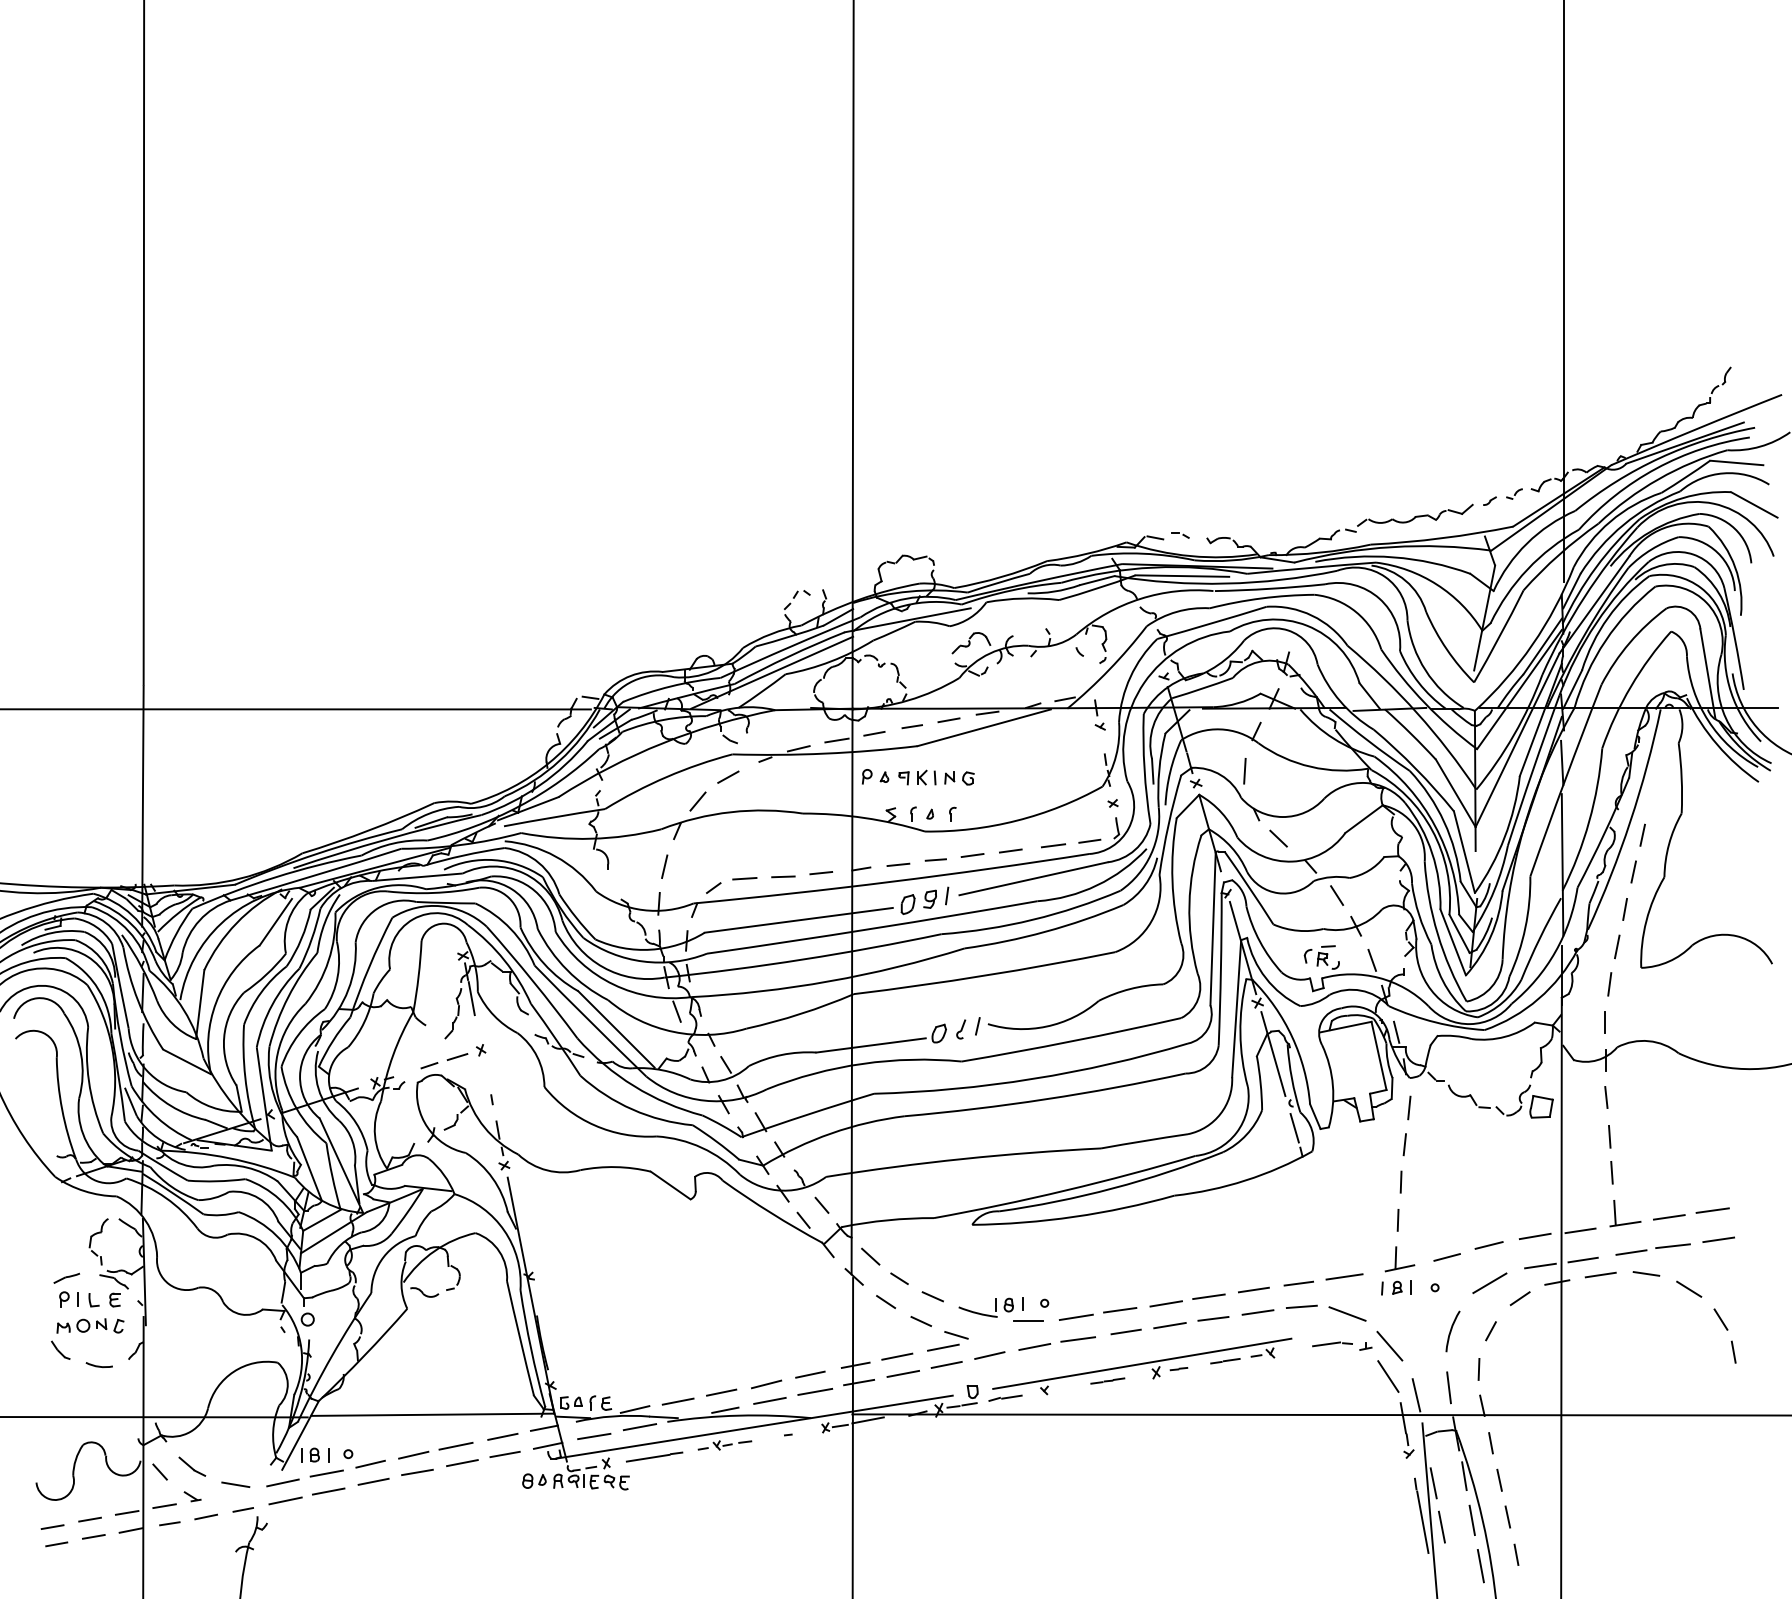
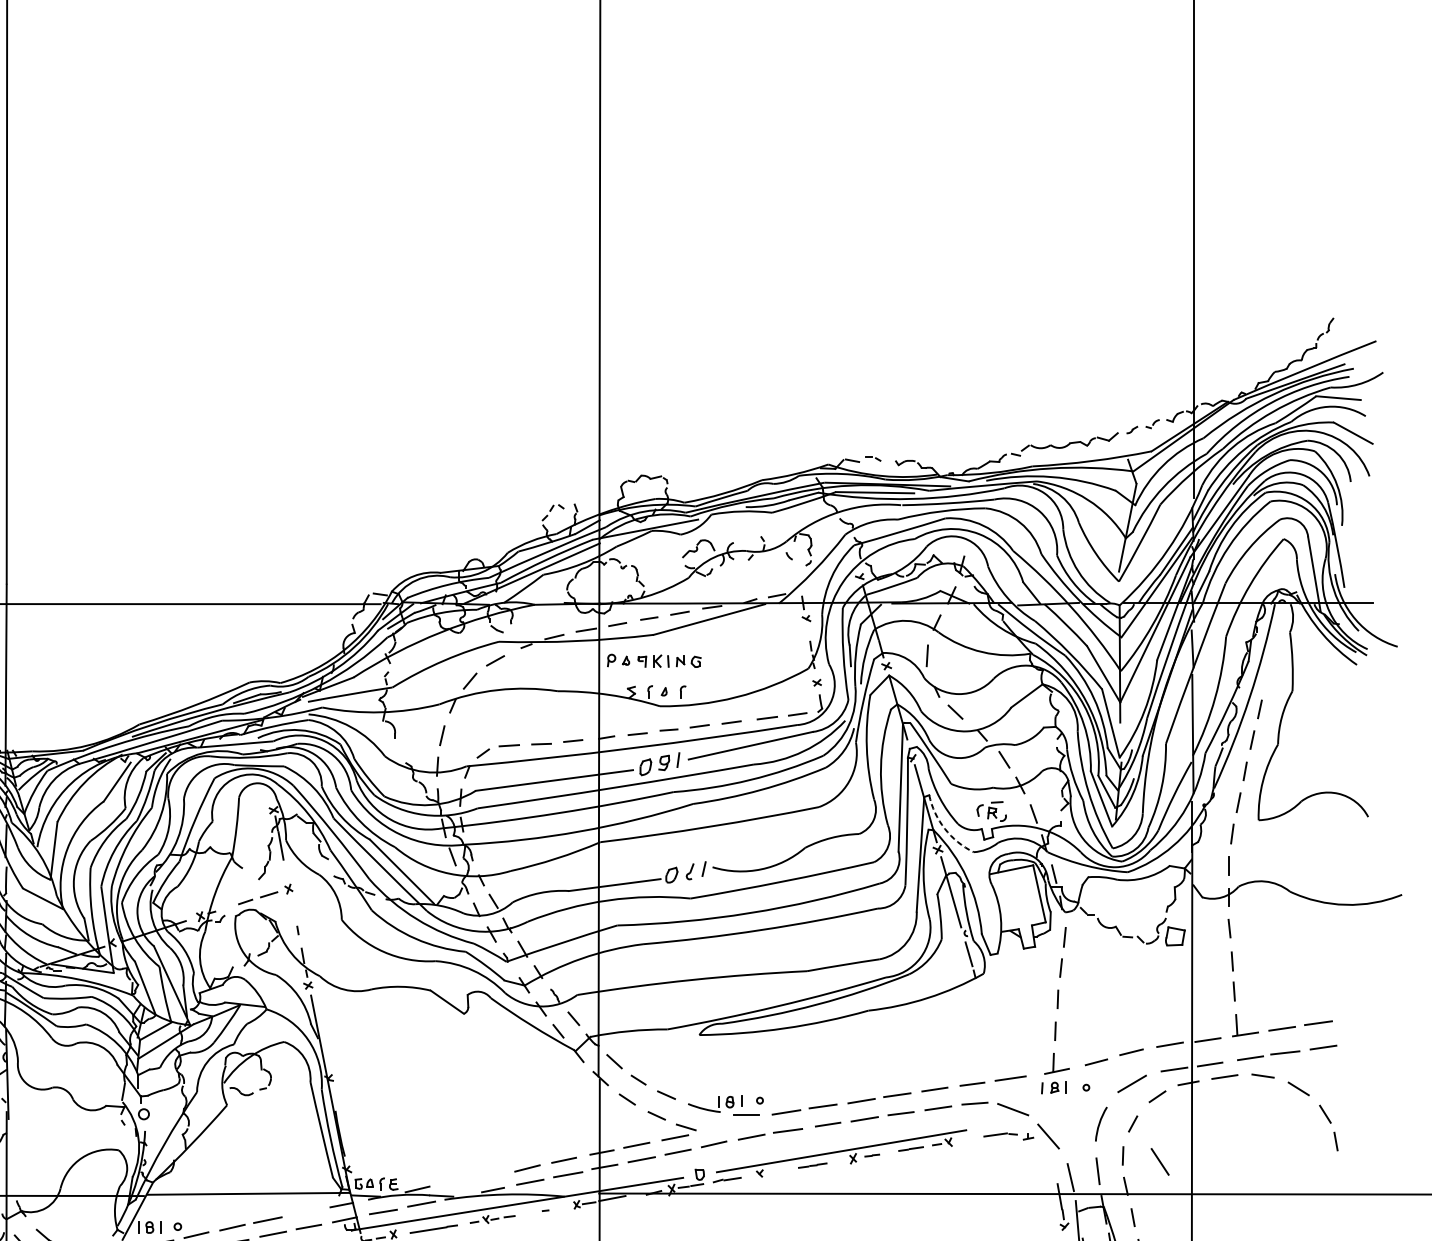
arc: (1265, 978) -> (944, 829), solid -> dashed
line: (1388, 1376) -> (1160, 1161), moved
line: (721, 1392) -> (489, 1175), removed
line: (677, 1401) -> (453, 1182), removed
line: (502, 1436) -> (306, 1212), removed

